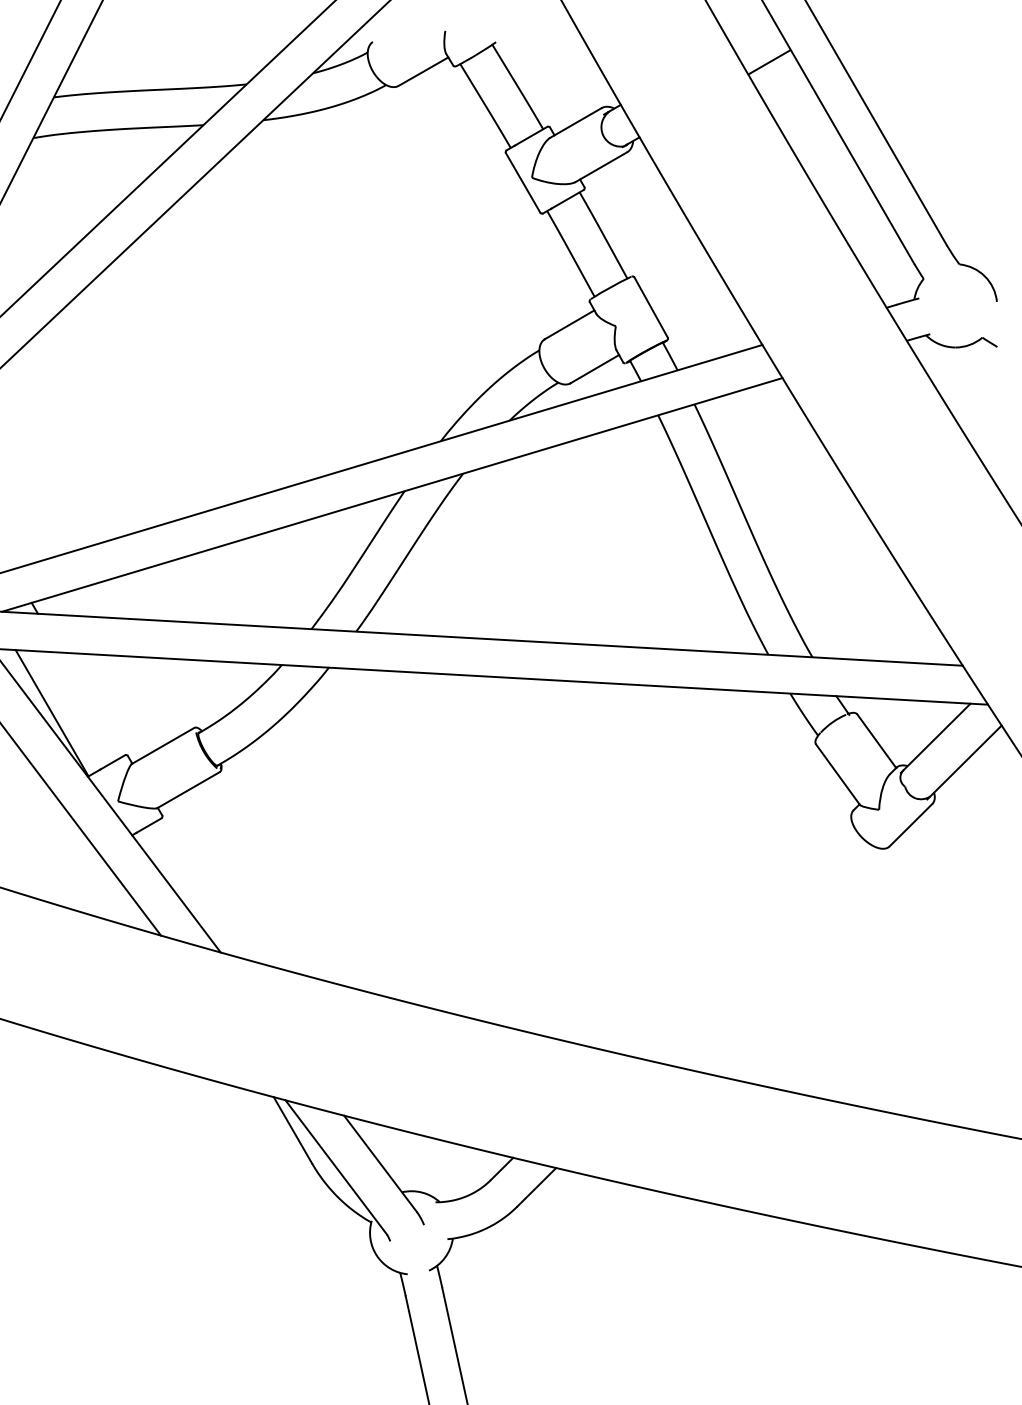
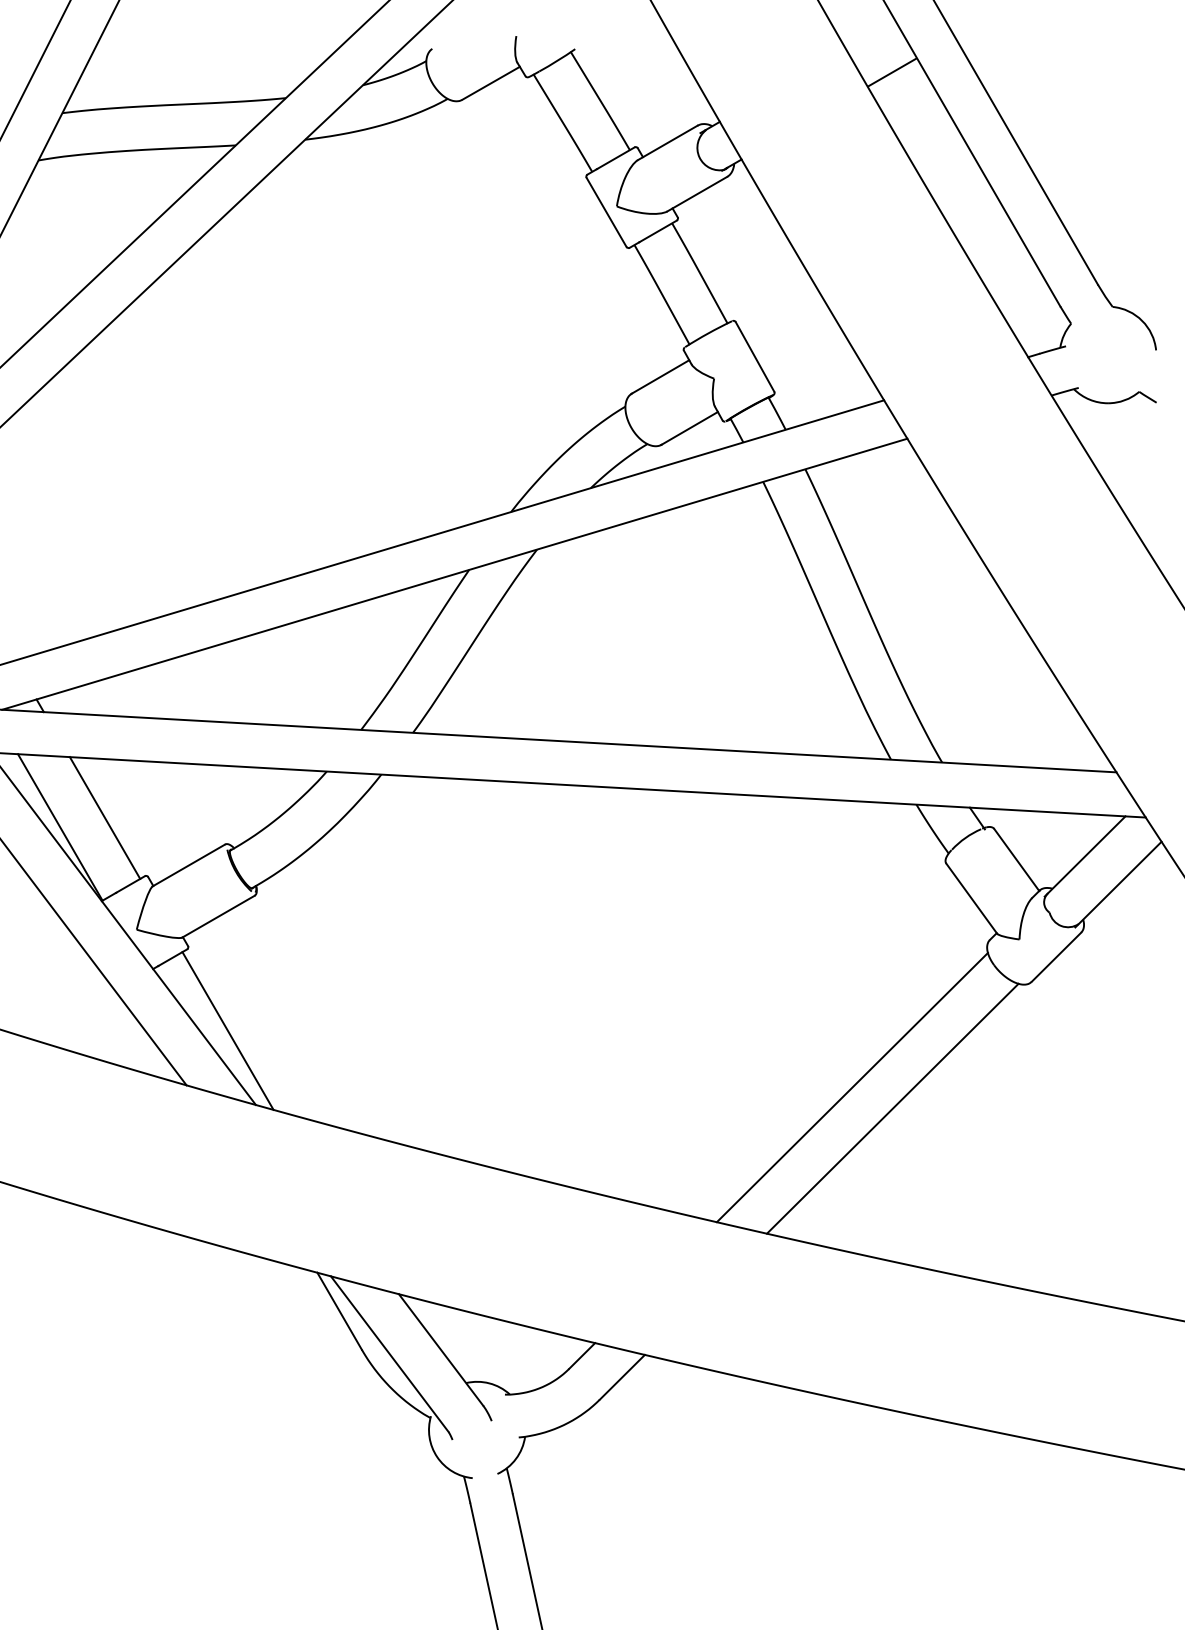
line: (90, 704) -> (104, 817), added
line: (196, 888) -> (227, 1030), added
line: (734, 937) -> (851, 1087), added
line: (769, 955) -> (892, 1108), added

